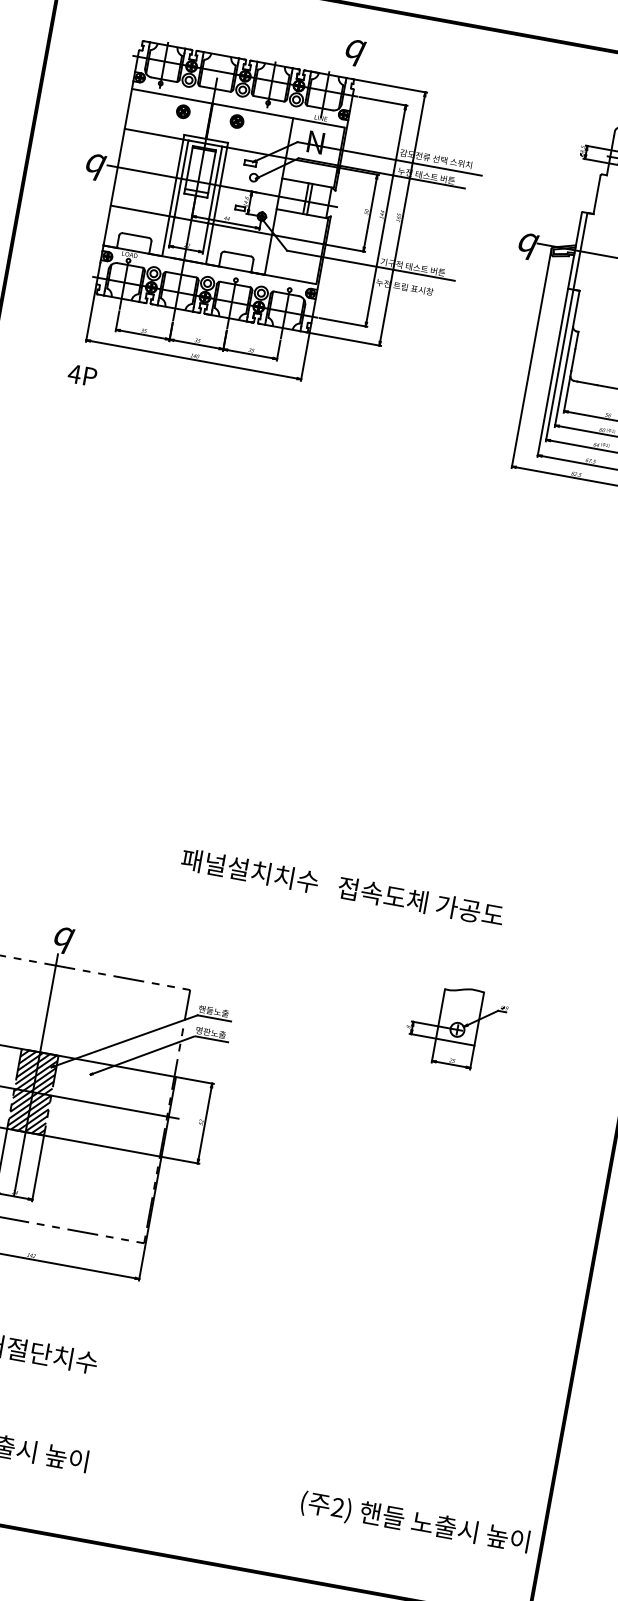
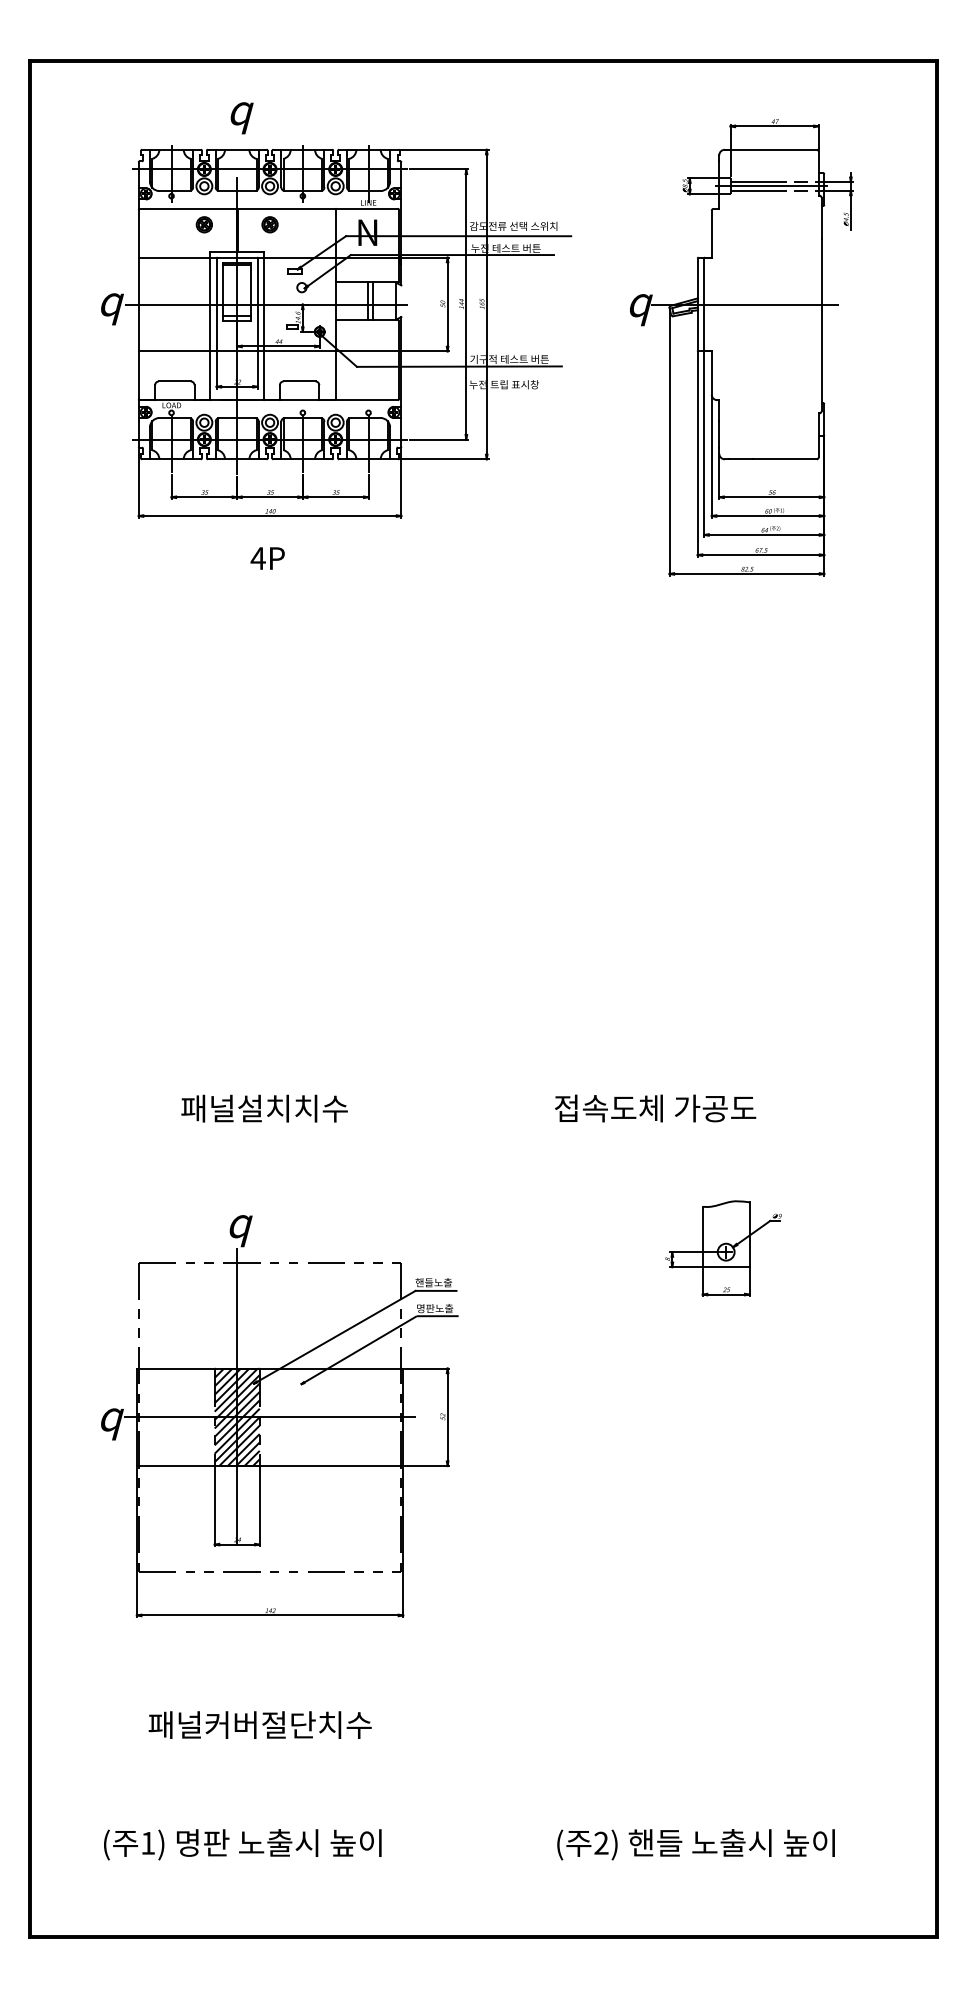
text: (354, 53) -> (241, 118), moved
text: (82, 375) -> (267, 558), moved
text: (250, 870) -> (264, 1108), moved
text: (414, 1522) -> (695, 1844), moved

